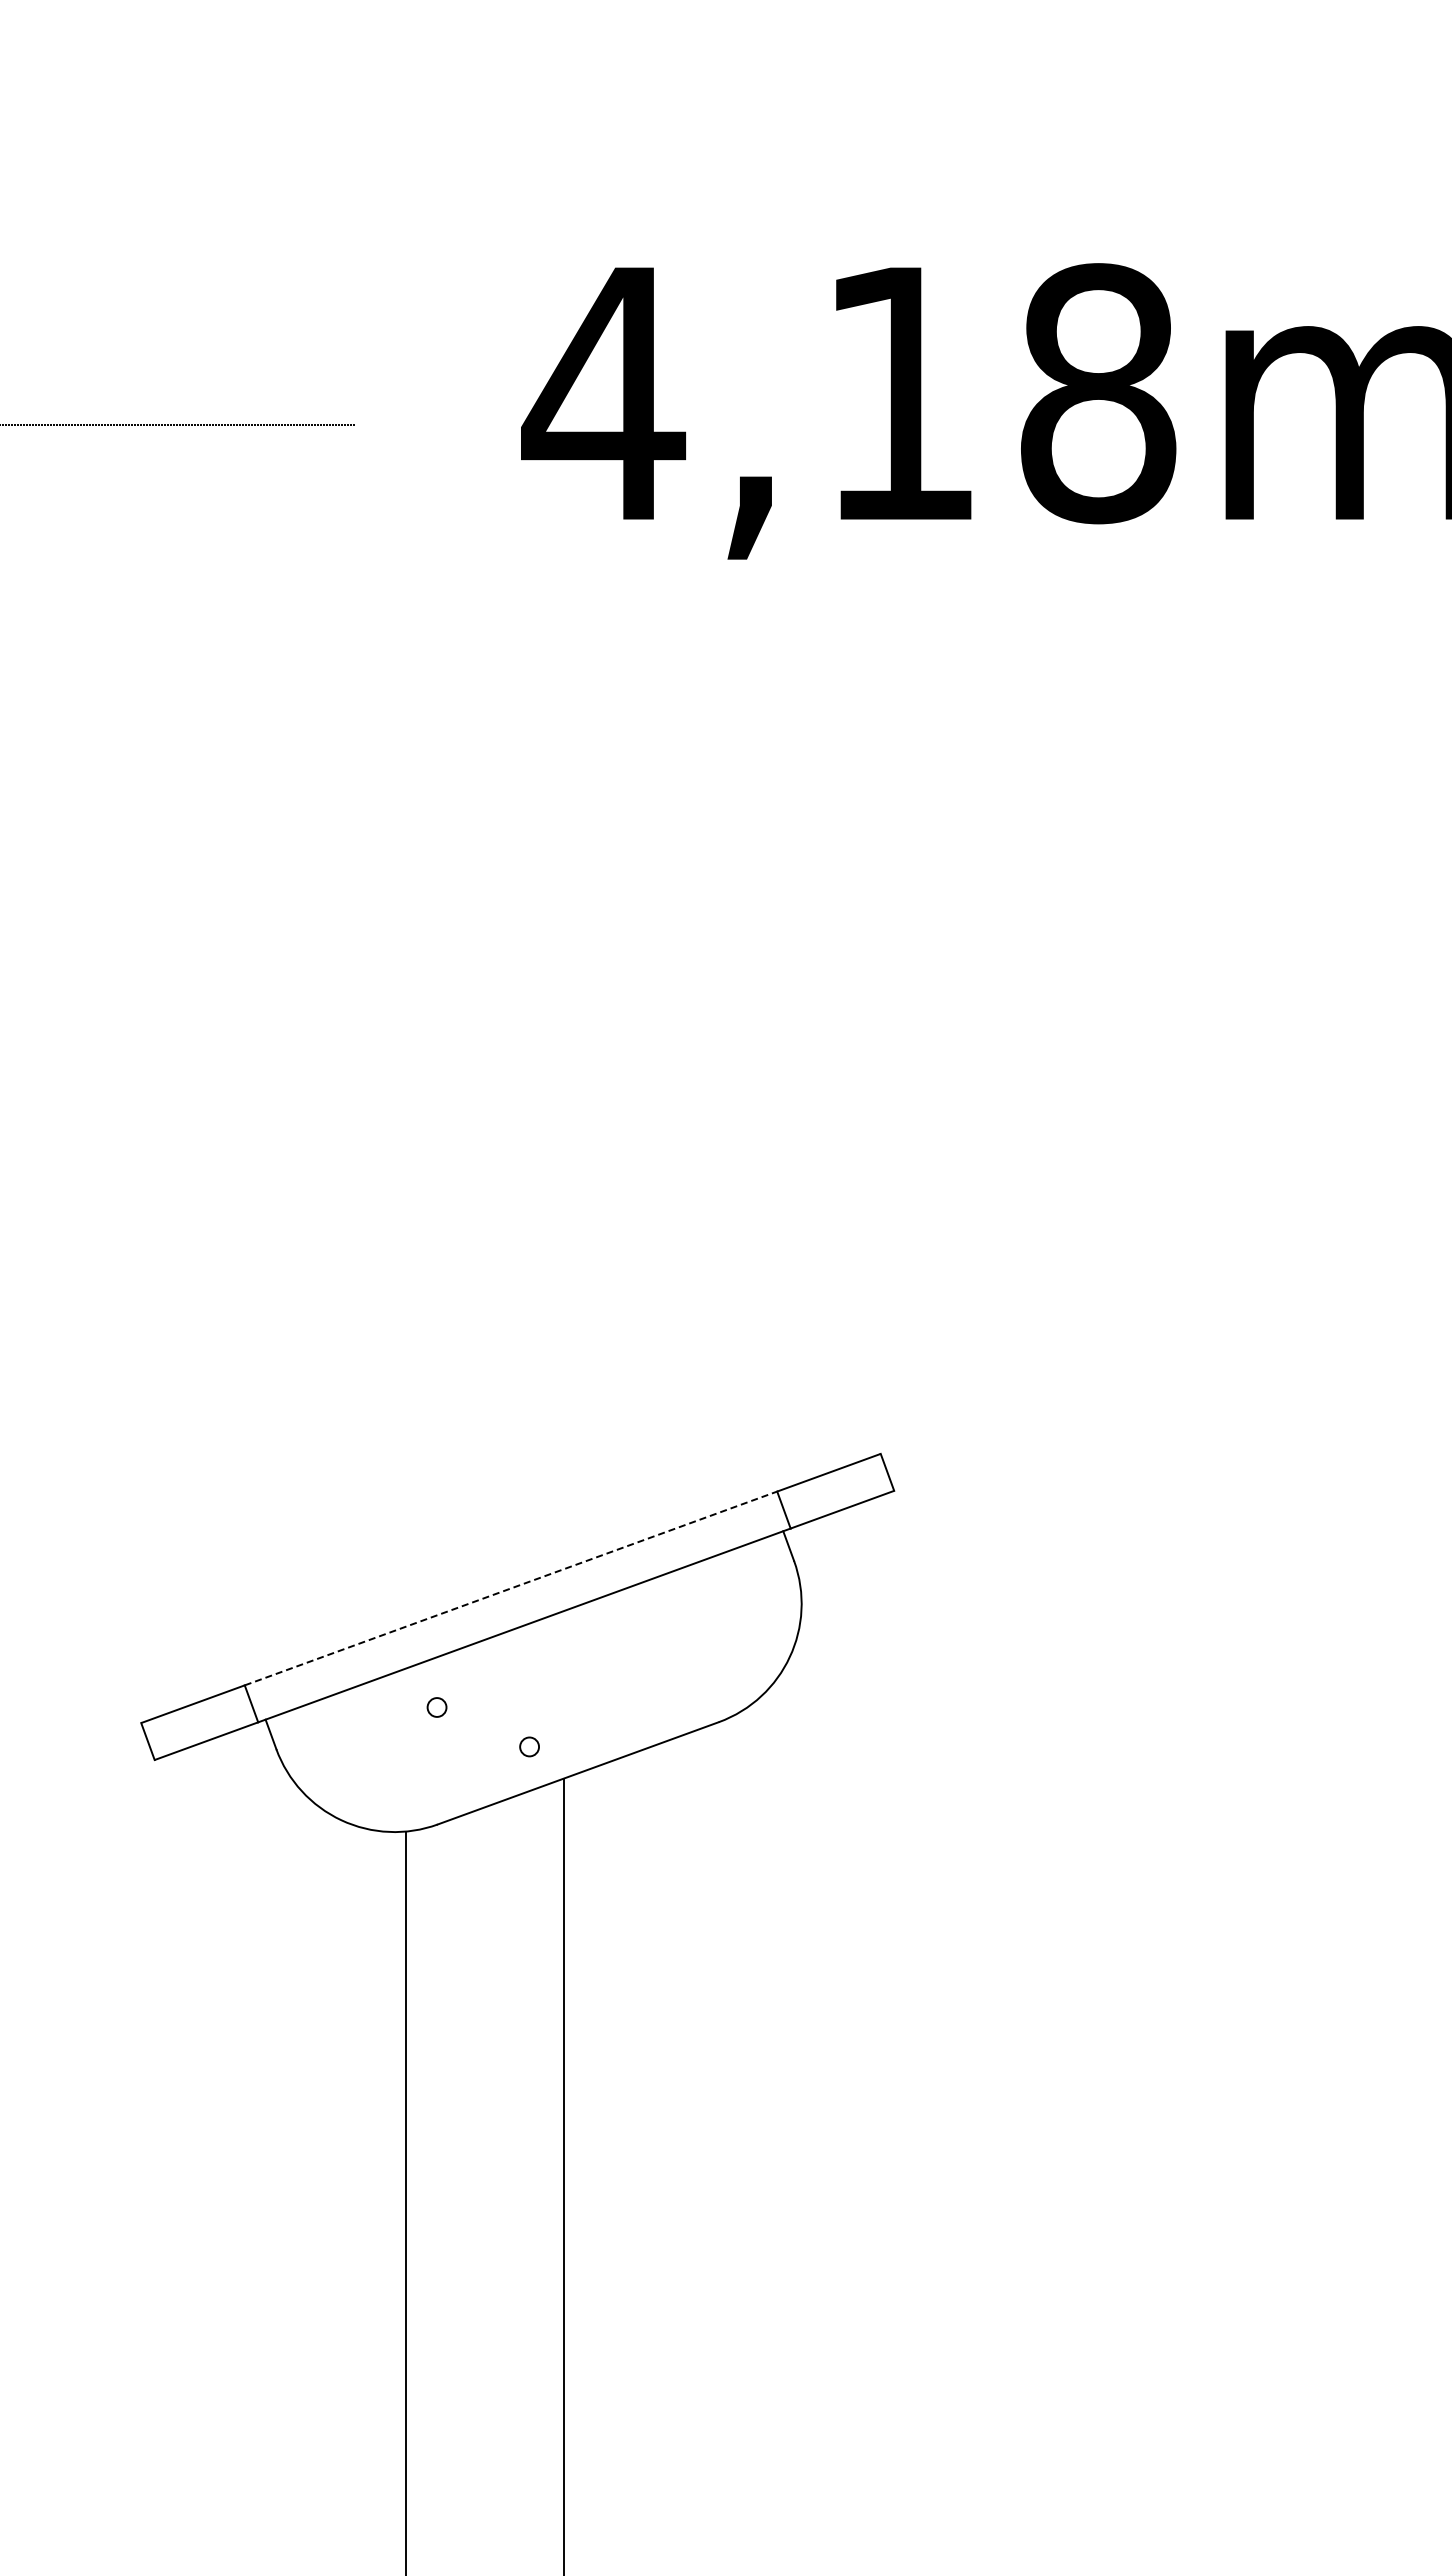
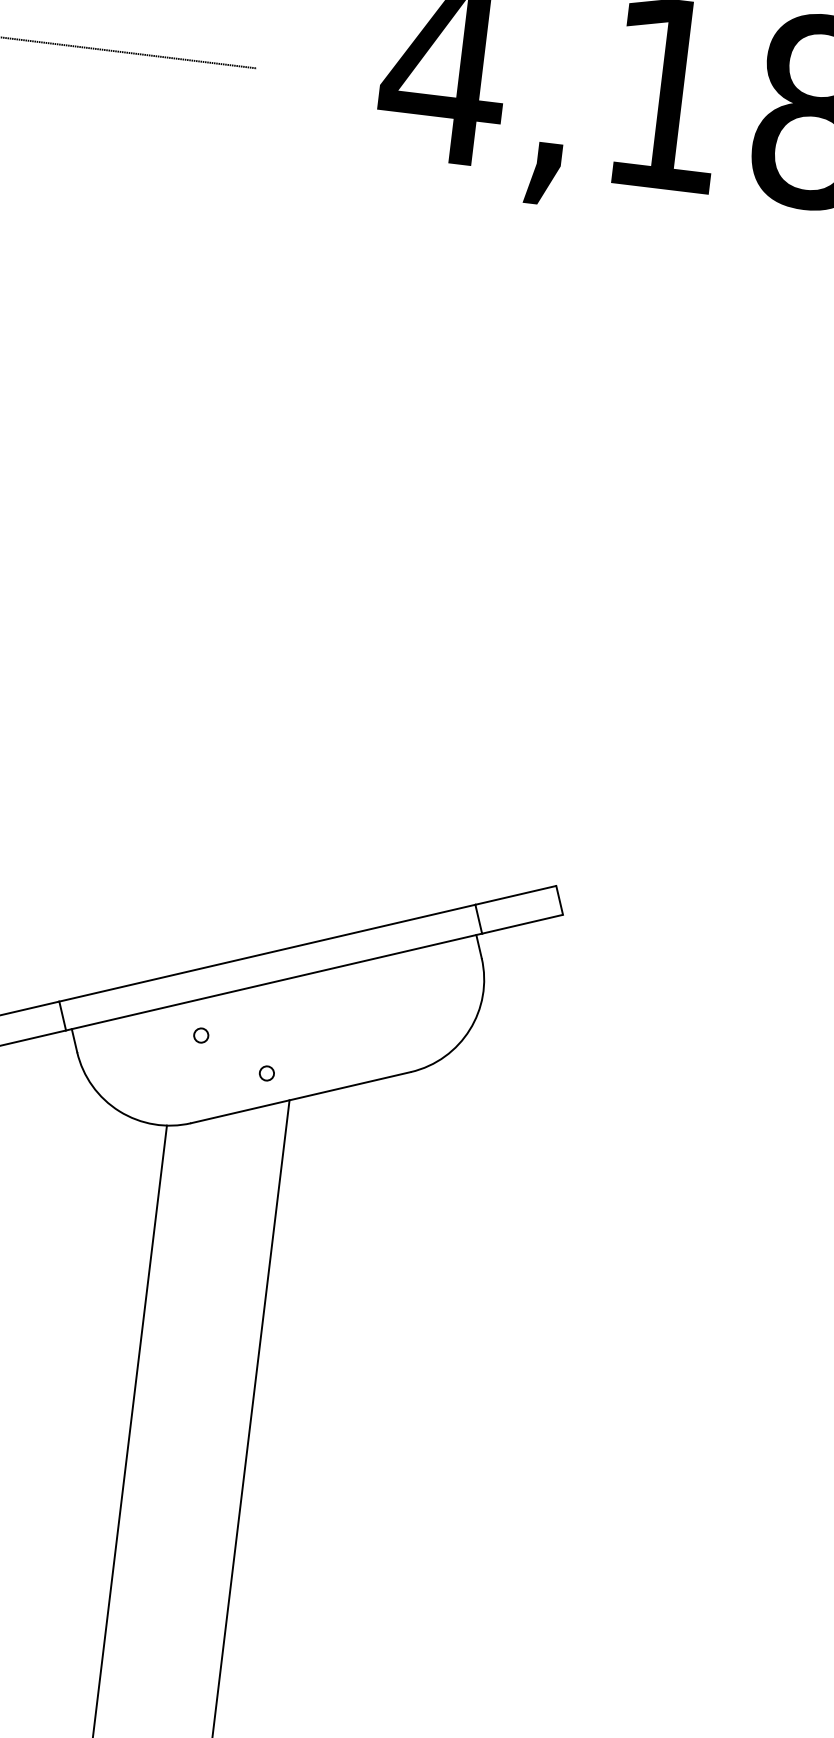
line: (511, 1588) -> (267, 953), dashed -> solid

